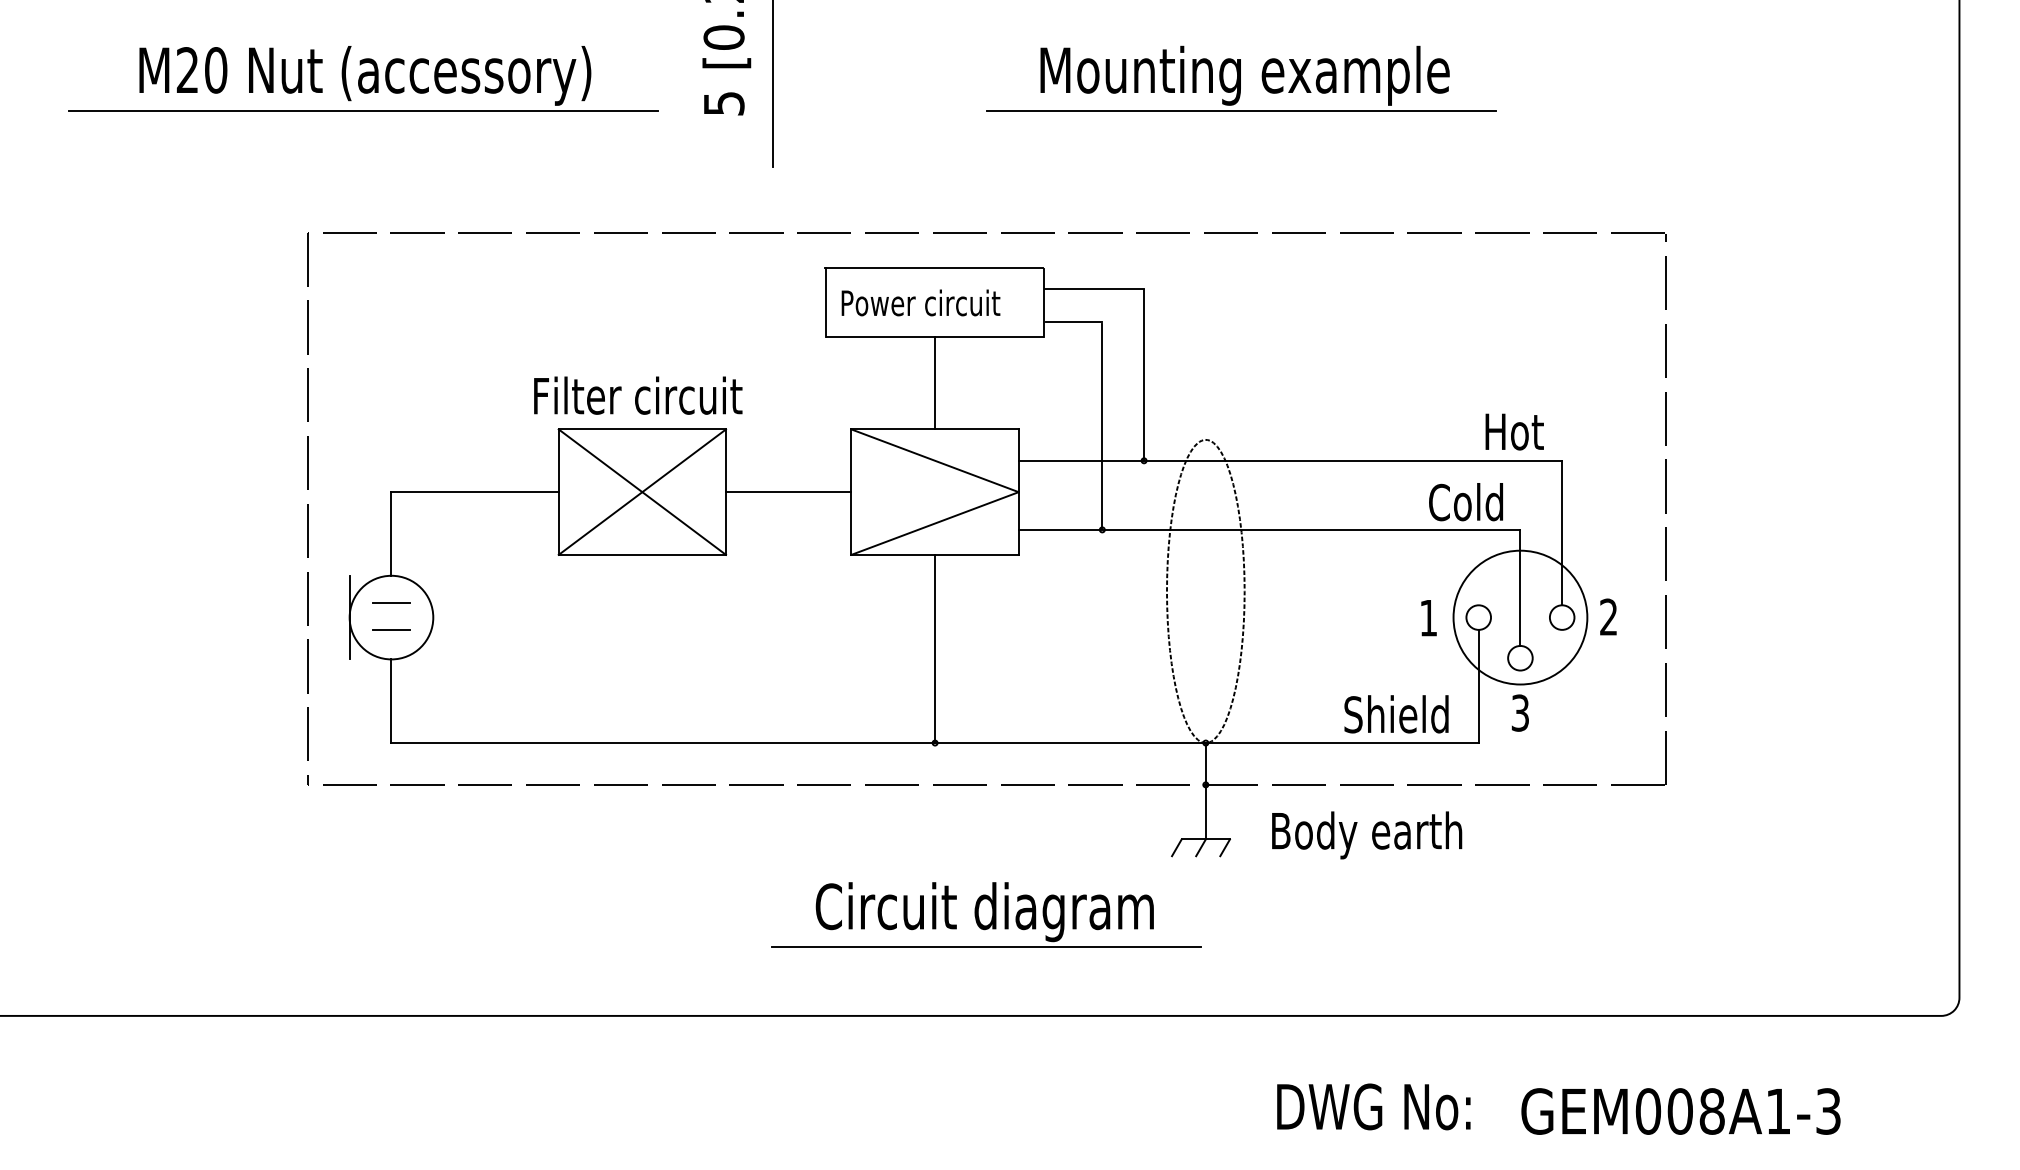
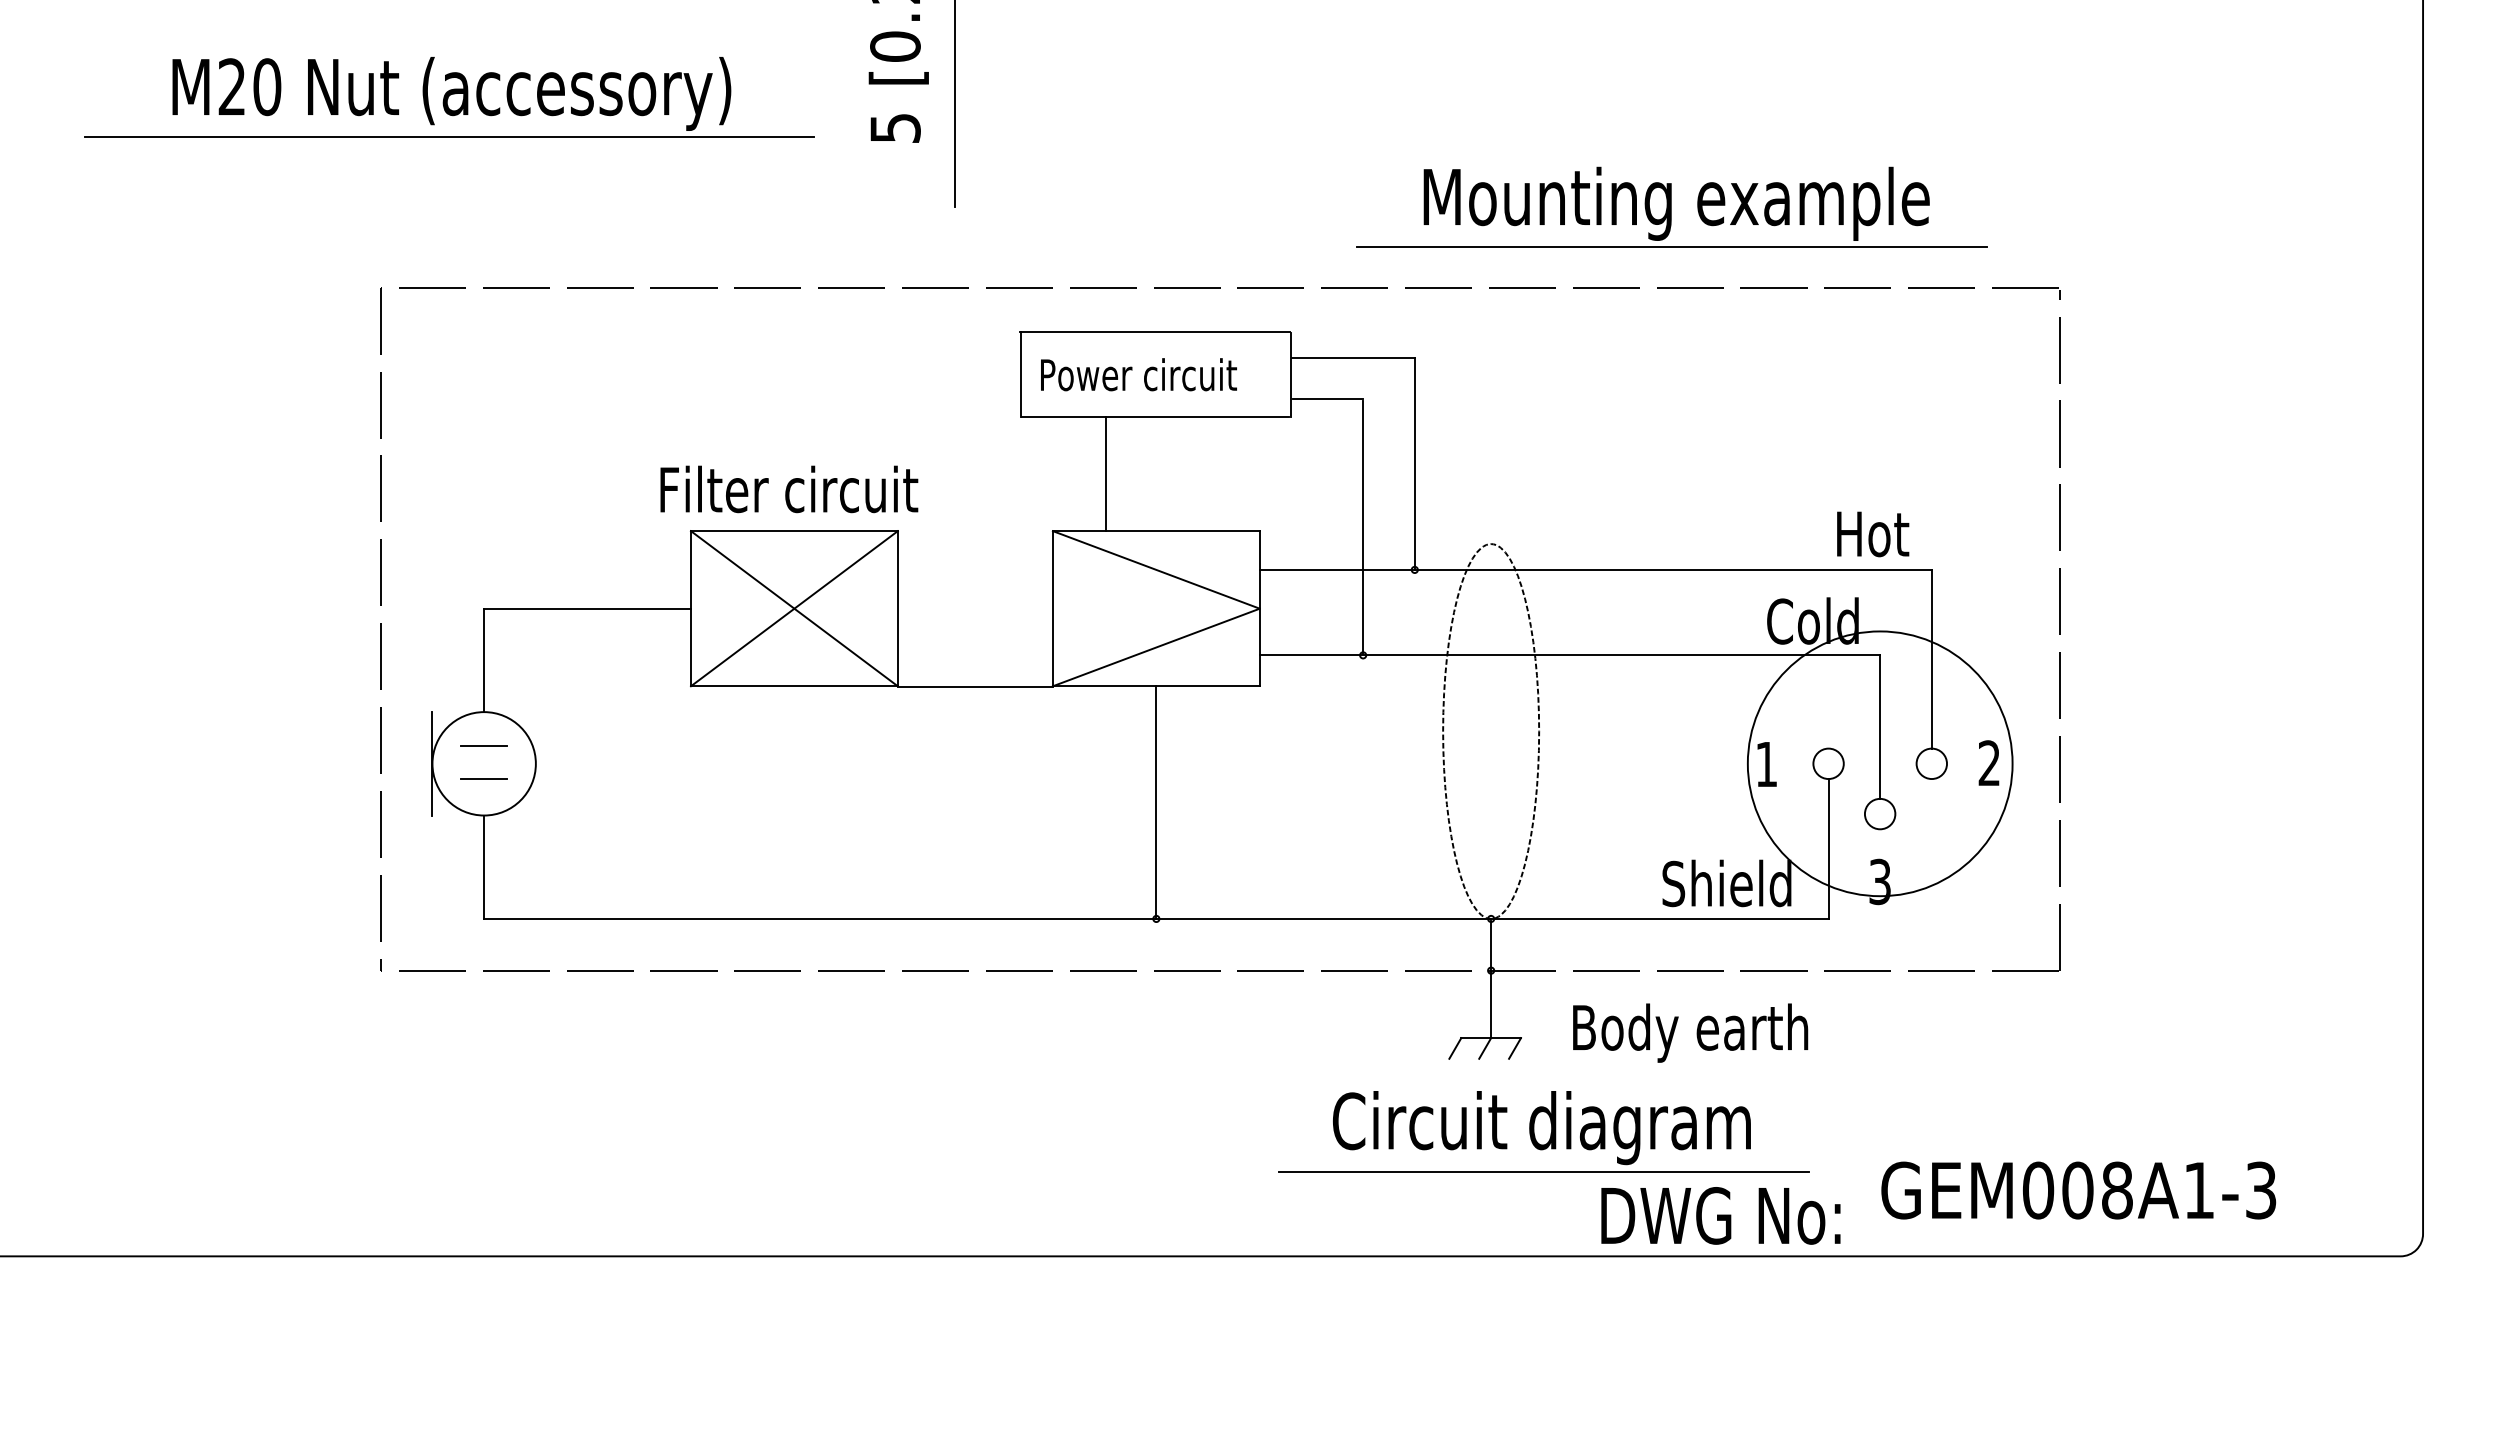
part: (1240, 77) -> (1671, 206), moved
line: (935, 382) -> (1106, 473), moved
line: (788, 491) -> (974, 686), moved
circle: (1519, 617) -> (1879, 763), size x1.6
part: (986, 914) -> (1543, 1131), moved
text: (1373, 1106) -> (1720, 1215), moved
text: (1680, 1111) -> (2078, 1190), moved

